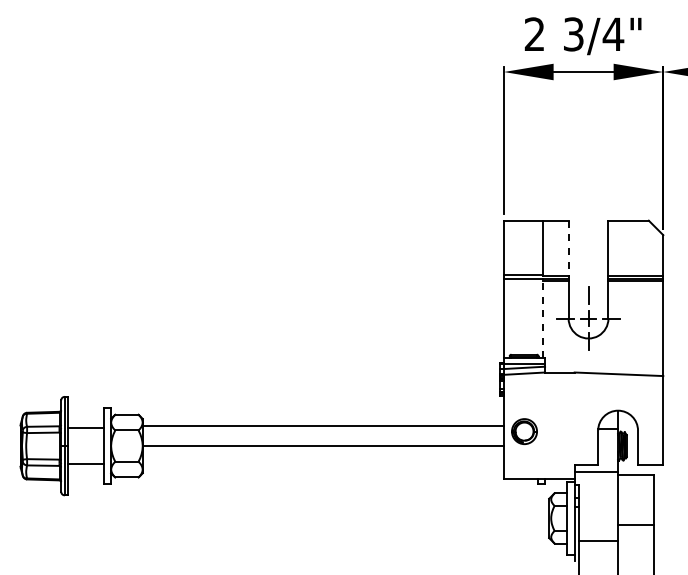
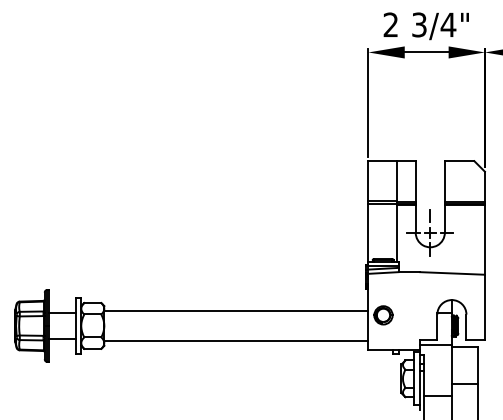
line: (568, 248) -> (415, 181), dashed -> solid
line: (542, 318) -> (396, 232), dashed -> solid
line: (322, 446) -> (235, 340), moved

